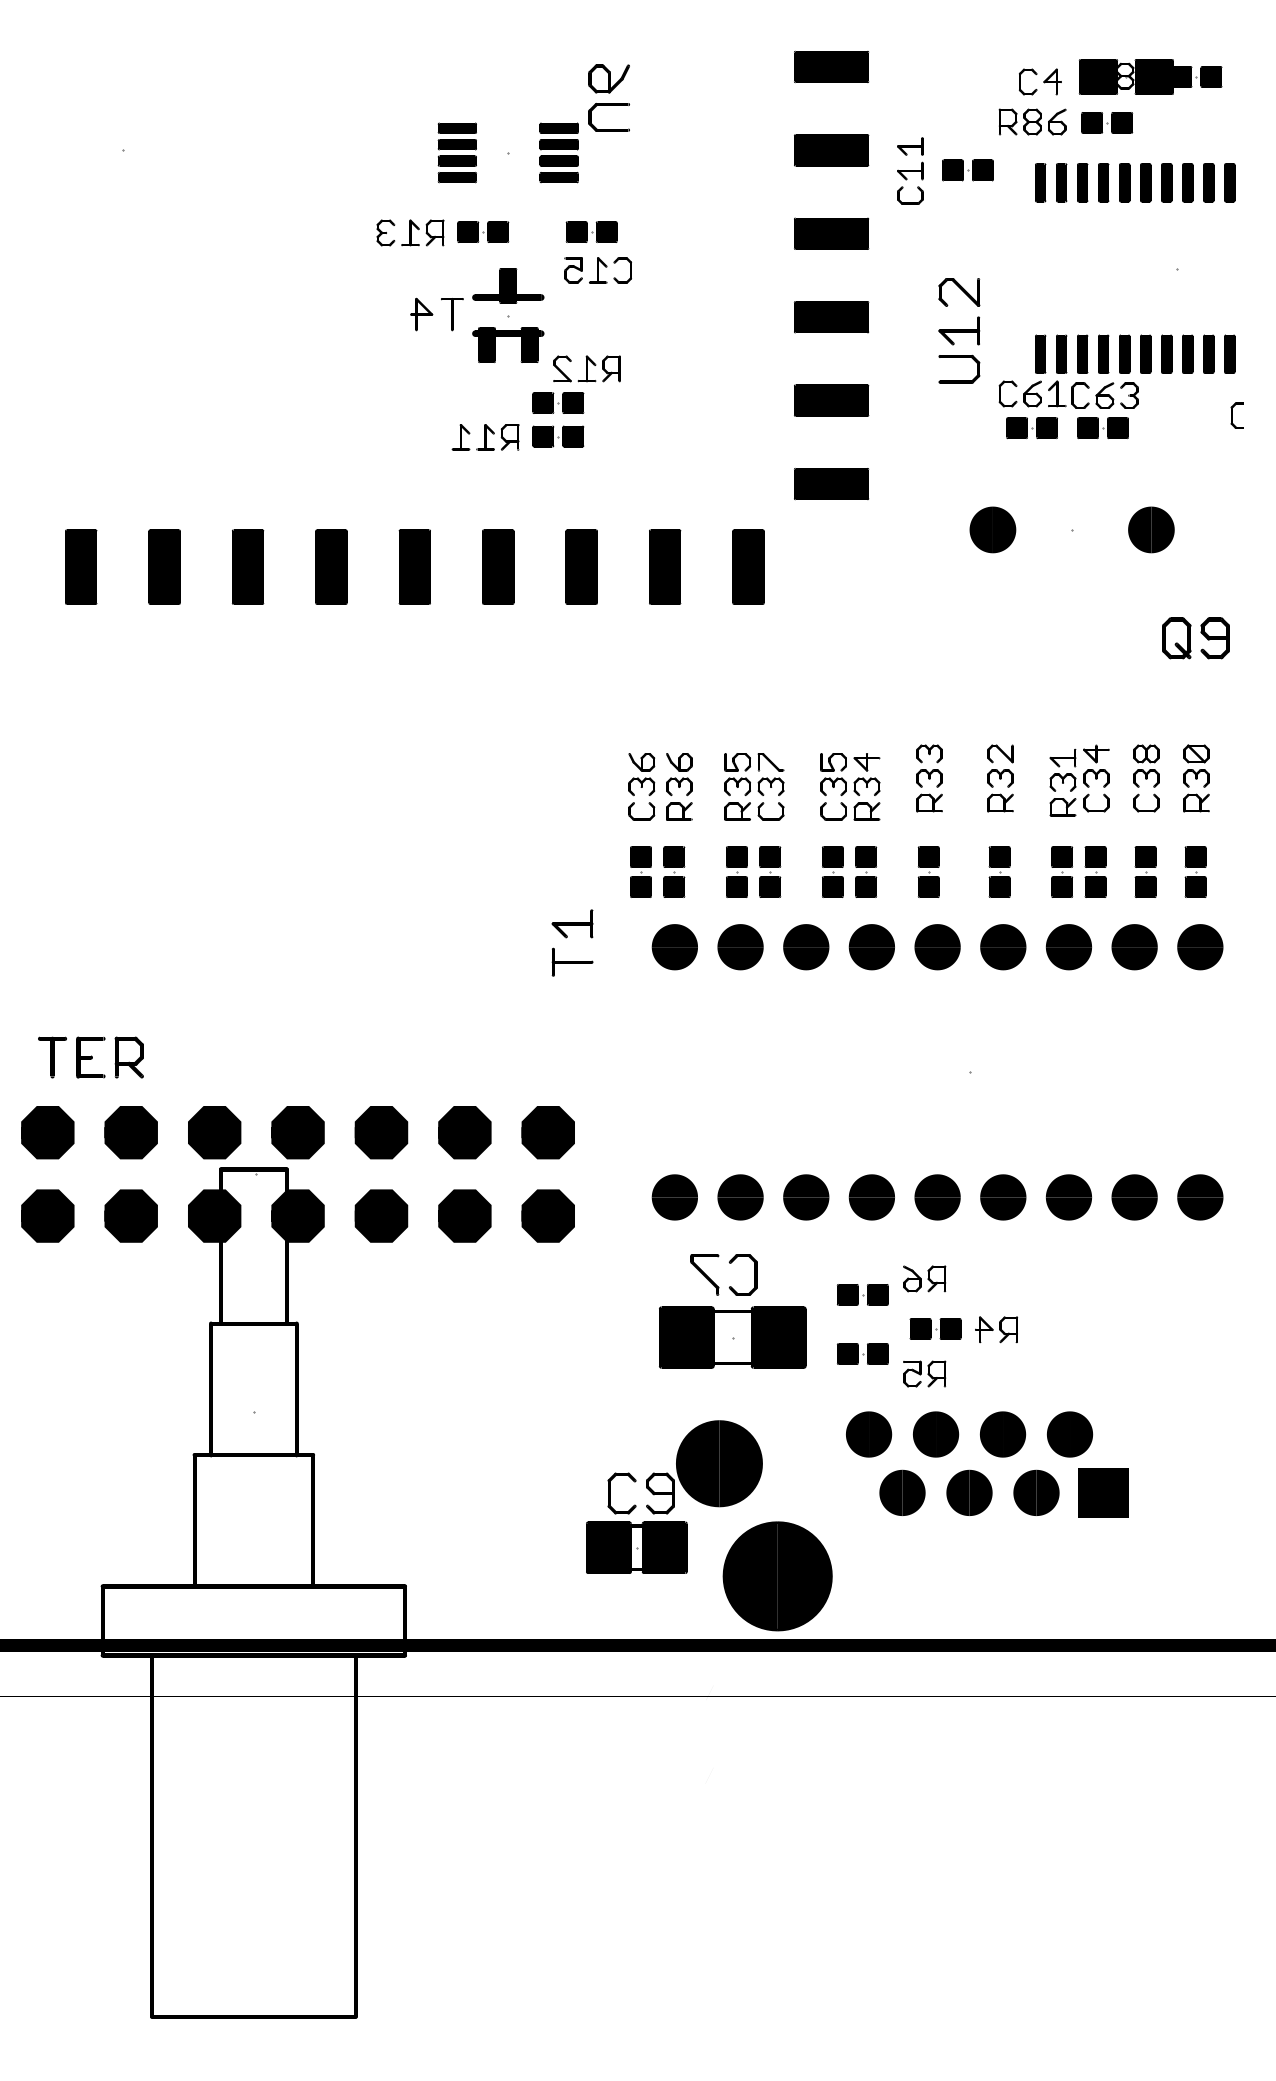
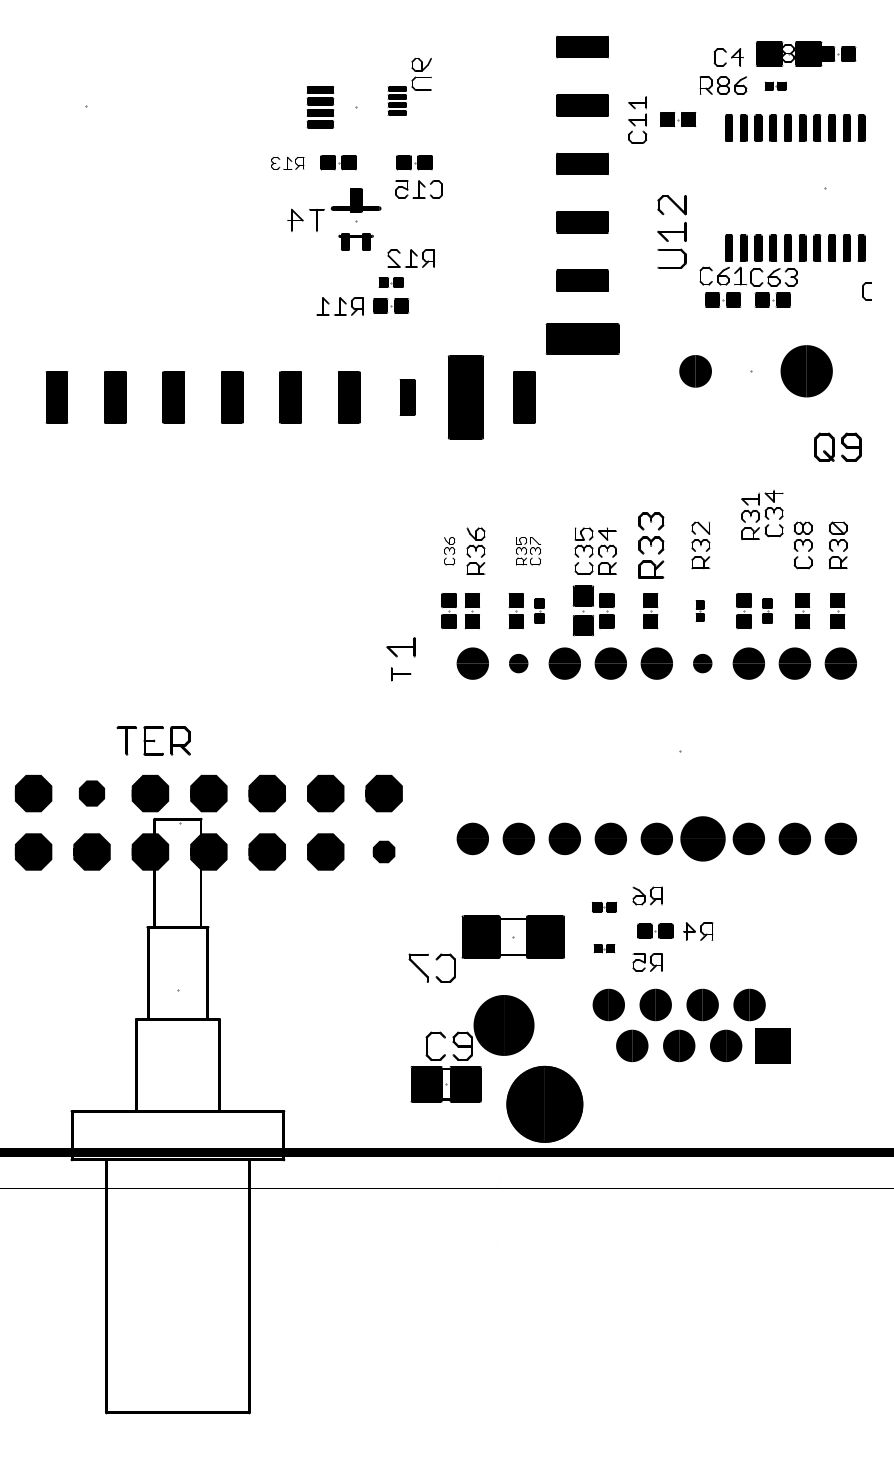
part: (1106, 121) -> (775, 85), size x0.6
part: (584, 123) -> (409, 86), size x0.7
part: (410, 233) -> (287, 163), size x0.7
part: (507, 344) -> (355, 241), size x0.7
part: (558, 403) -> (391, 282), size x0.7
part: (831, 484) -> (582, 339), size x1.4
part: (1151, 530) -> (806, 371), size x1.6
part: (581, 567) -> (407, 397), size x0.7
part: (664, 567) -> (465, 397), size x1.6
part: (929, 778) -> (651, 545), size x1.4
part: (1079, 779) -> (762, 514), moved
part: (641, 785) -> (449, 550), size x0.6
part: (754, 785) -> (528, 550), size x0.6
part: (770, 872) -> (539, 611), size x0.7
part: (832, 872) -> (583, 611), size x1.4
part: (998, 872) -> (699, 611), size x0.6
part: (1095, 872) -> (767, 611), size x0.7
part: (740, 946) -> (518, 663), size x0.6
part: (1002, 946) -> (702, 663), size x0.6
part: (571, 962) -> (400, 674), size x0.7
part: (90, 1056) -> (153, 740), moved
part: (130, 1132) -> (91, 793), size x0.7
part: (1002, 1196) -> (702, 838), size x1.4
part: (547, 1215) -> (383, 851), size x0.6
part: (714, 1282) -> (425, 973), moved
part: (862, 1293) -> (604, 906), size x0.7
part: (862, 1353) -> (604, 948), size x0.6

